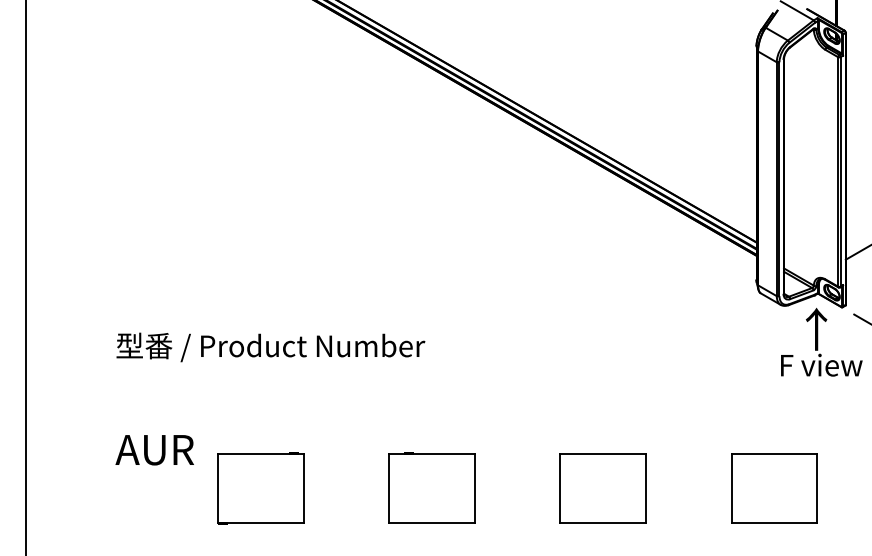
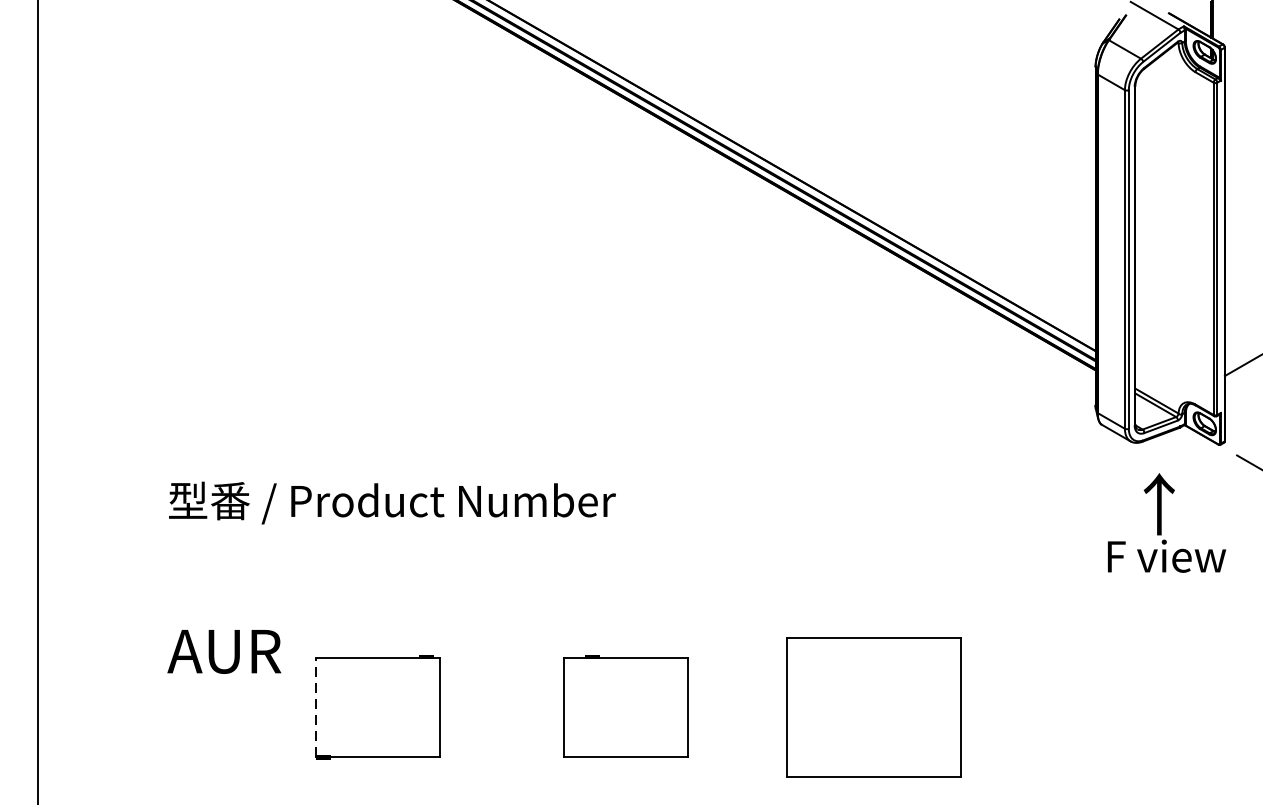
text: (821, 341) -> (1166, 521), moved
line: (217, 488) -> (315, 707), solid -> dashed
part: (602, 488) -> (872, 707), size x1.4
part: (774, 488) -> (1121, 707), removed

